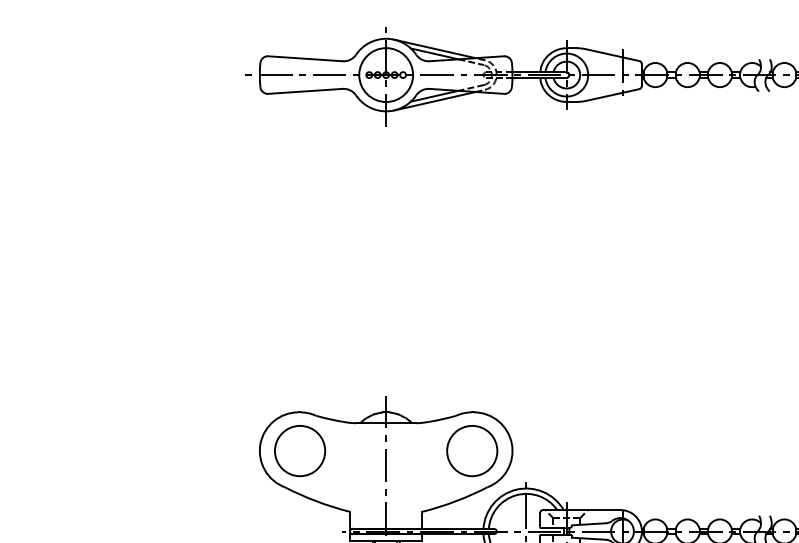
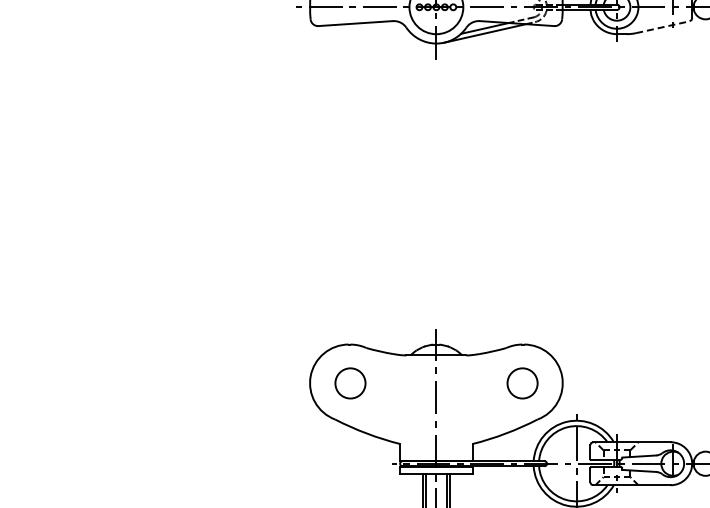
line: (613, 94) -> (663, 26), solid -> dashed
part: (300, 451) -> (350, 383), size x0.6
part: (472, 451) -> (522, 383), size x0.6

